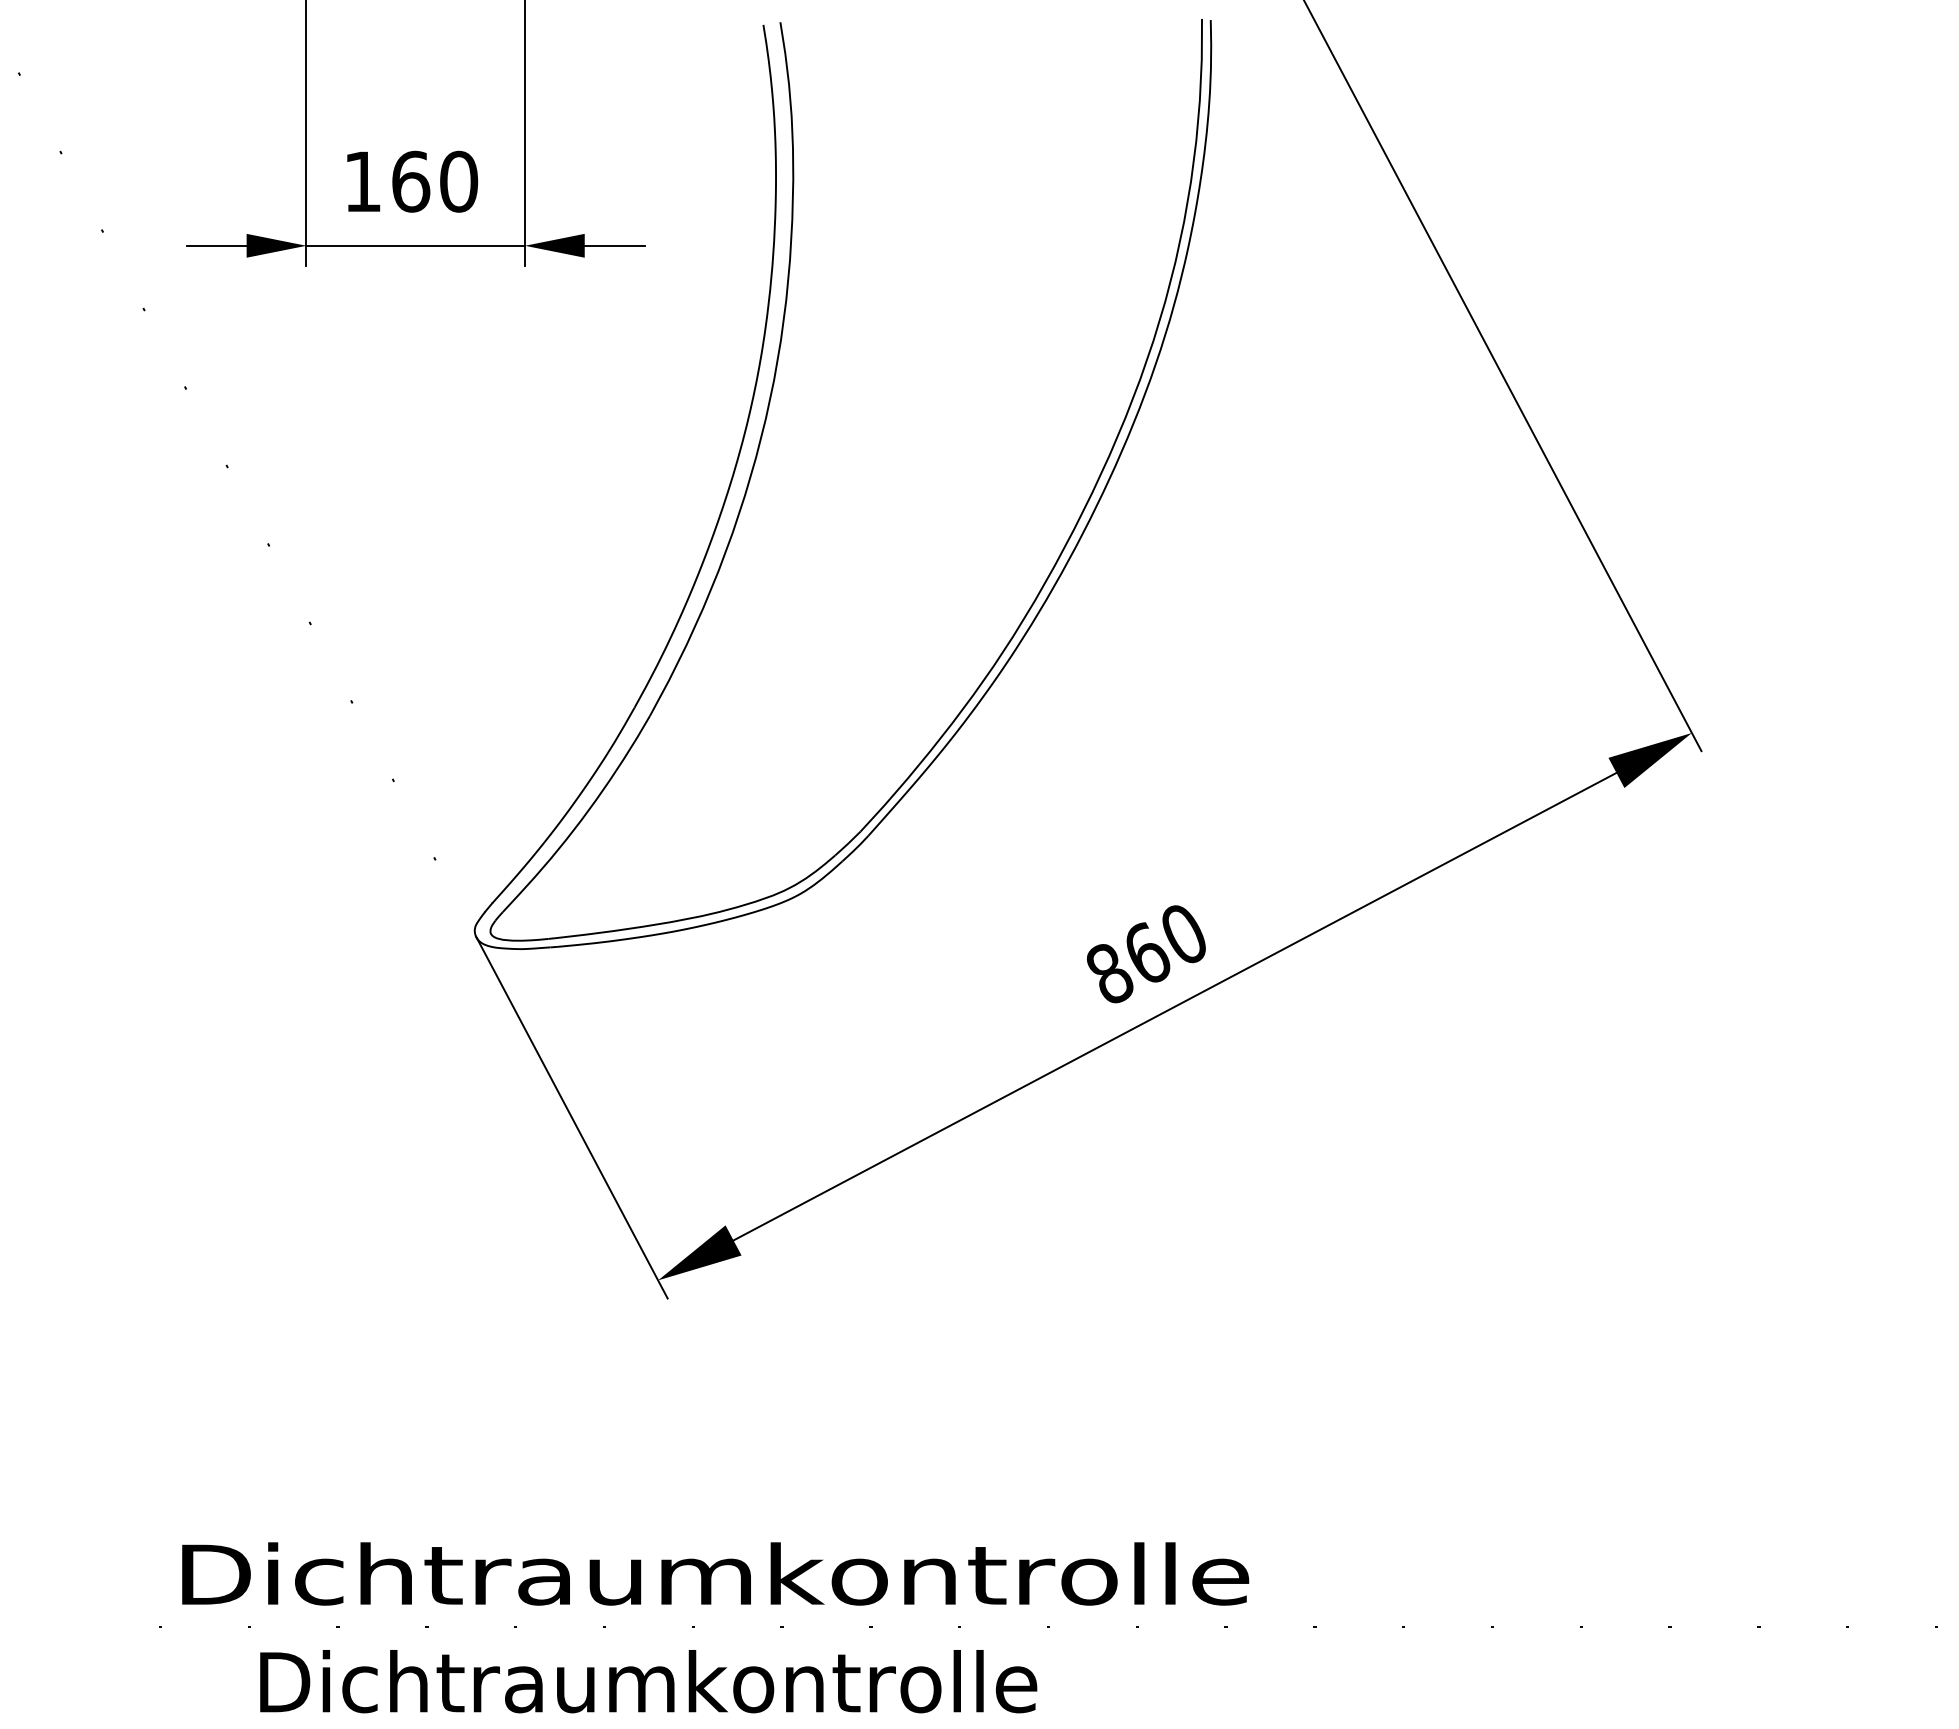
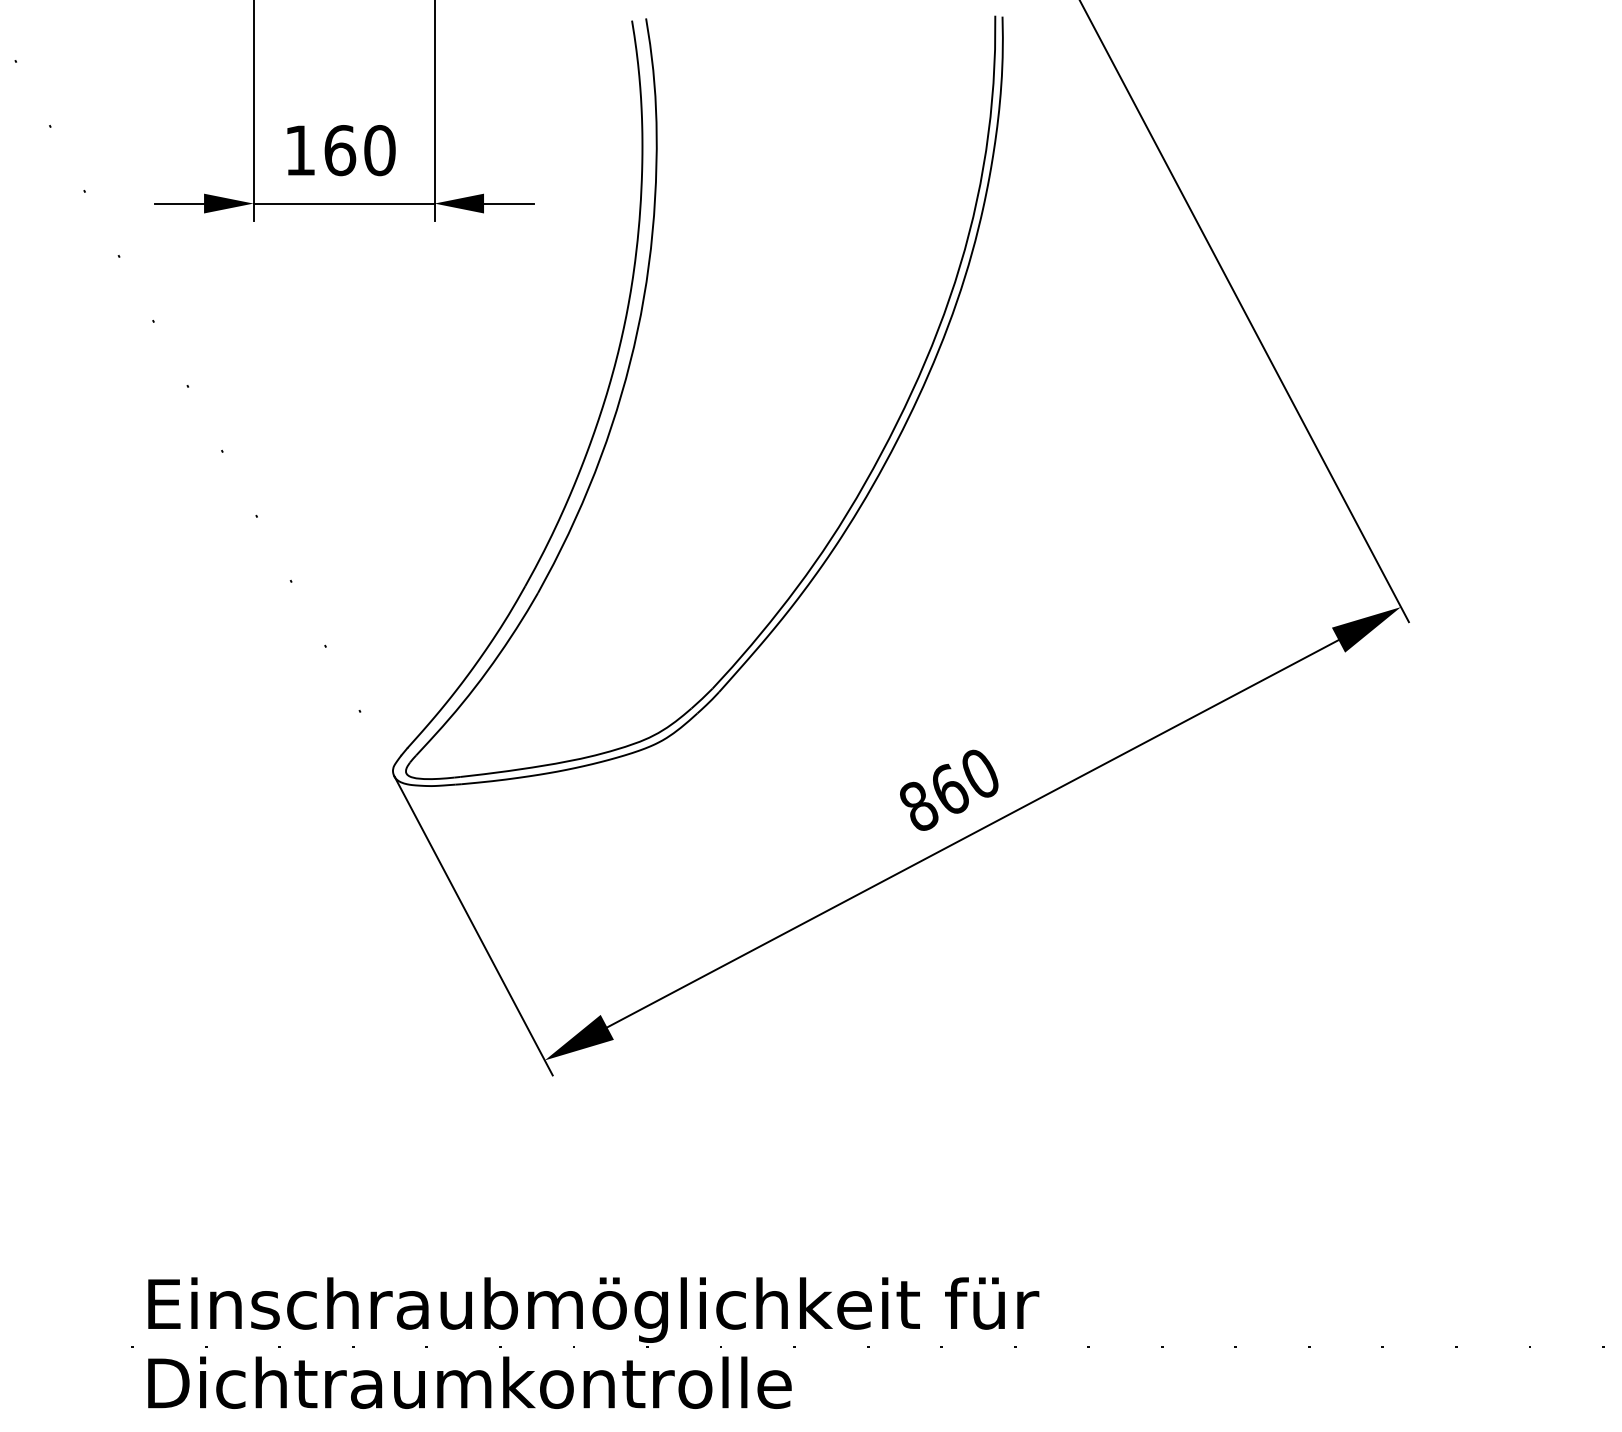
text: (717, 1581) -> (594, 1309), Dichtraumkontrolle -> Einschraubmöglichkeit für
text: (648, 1681) -> (469, 1382), moved

